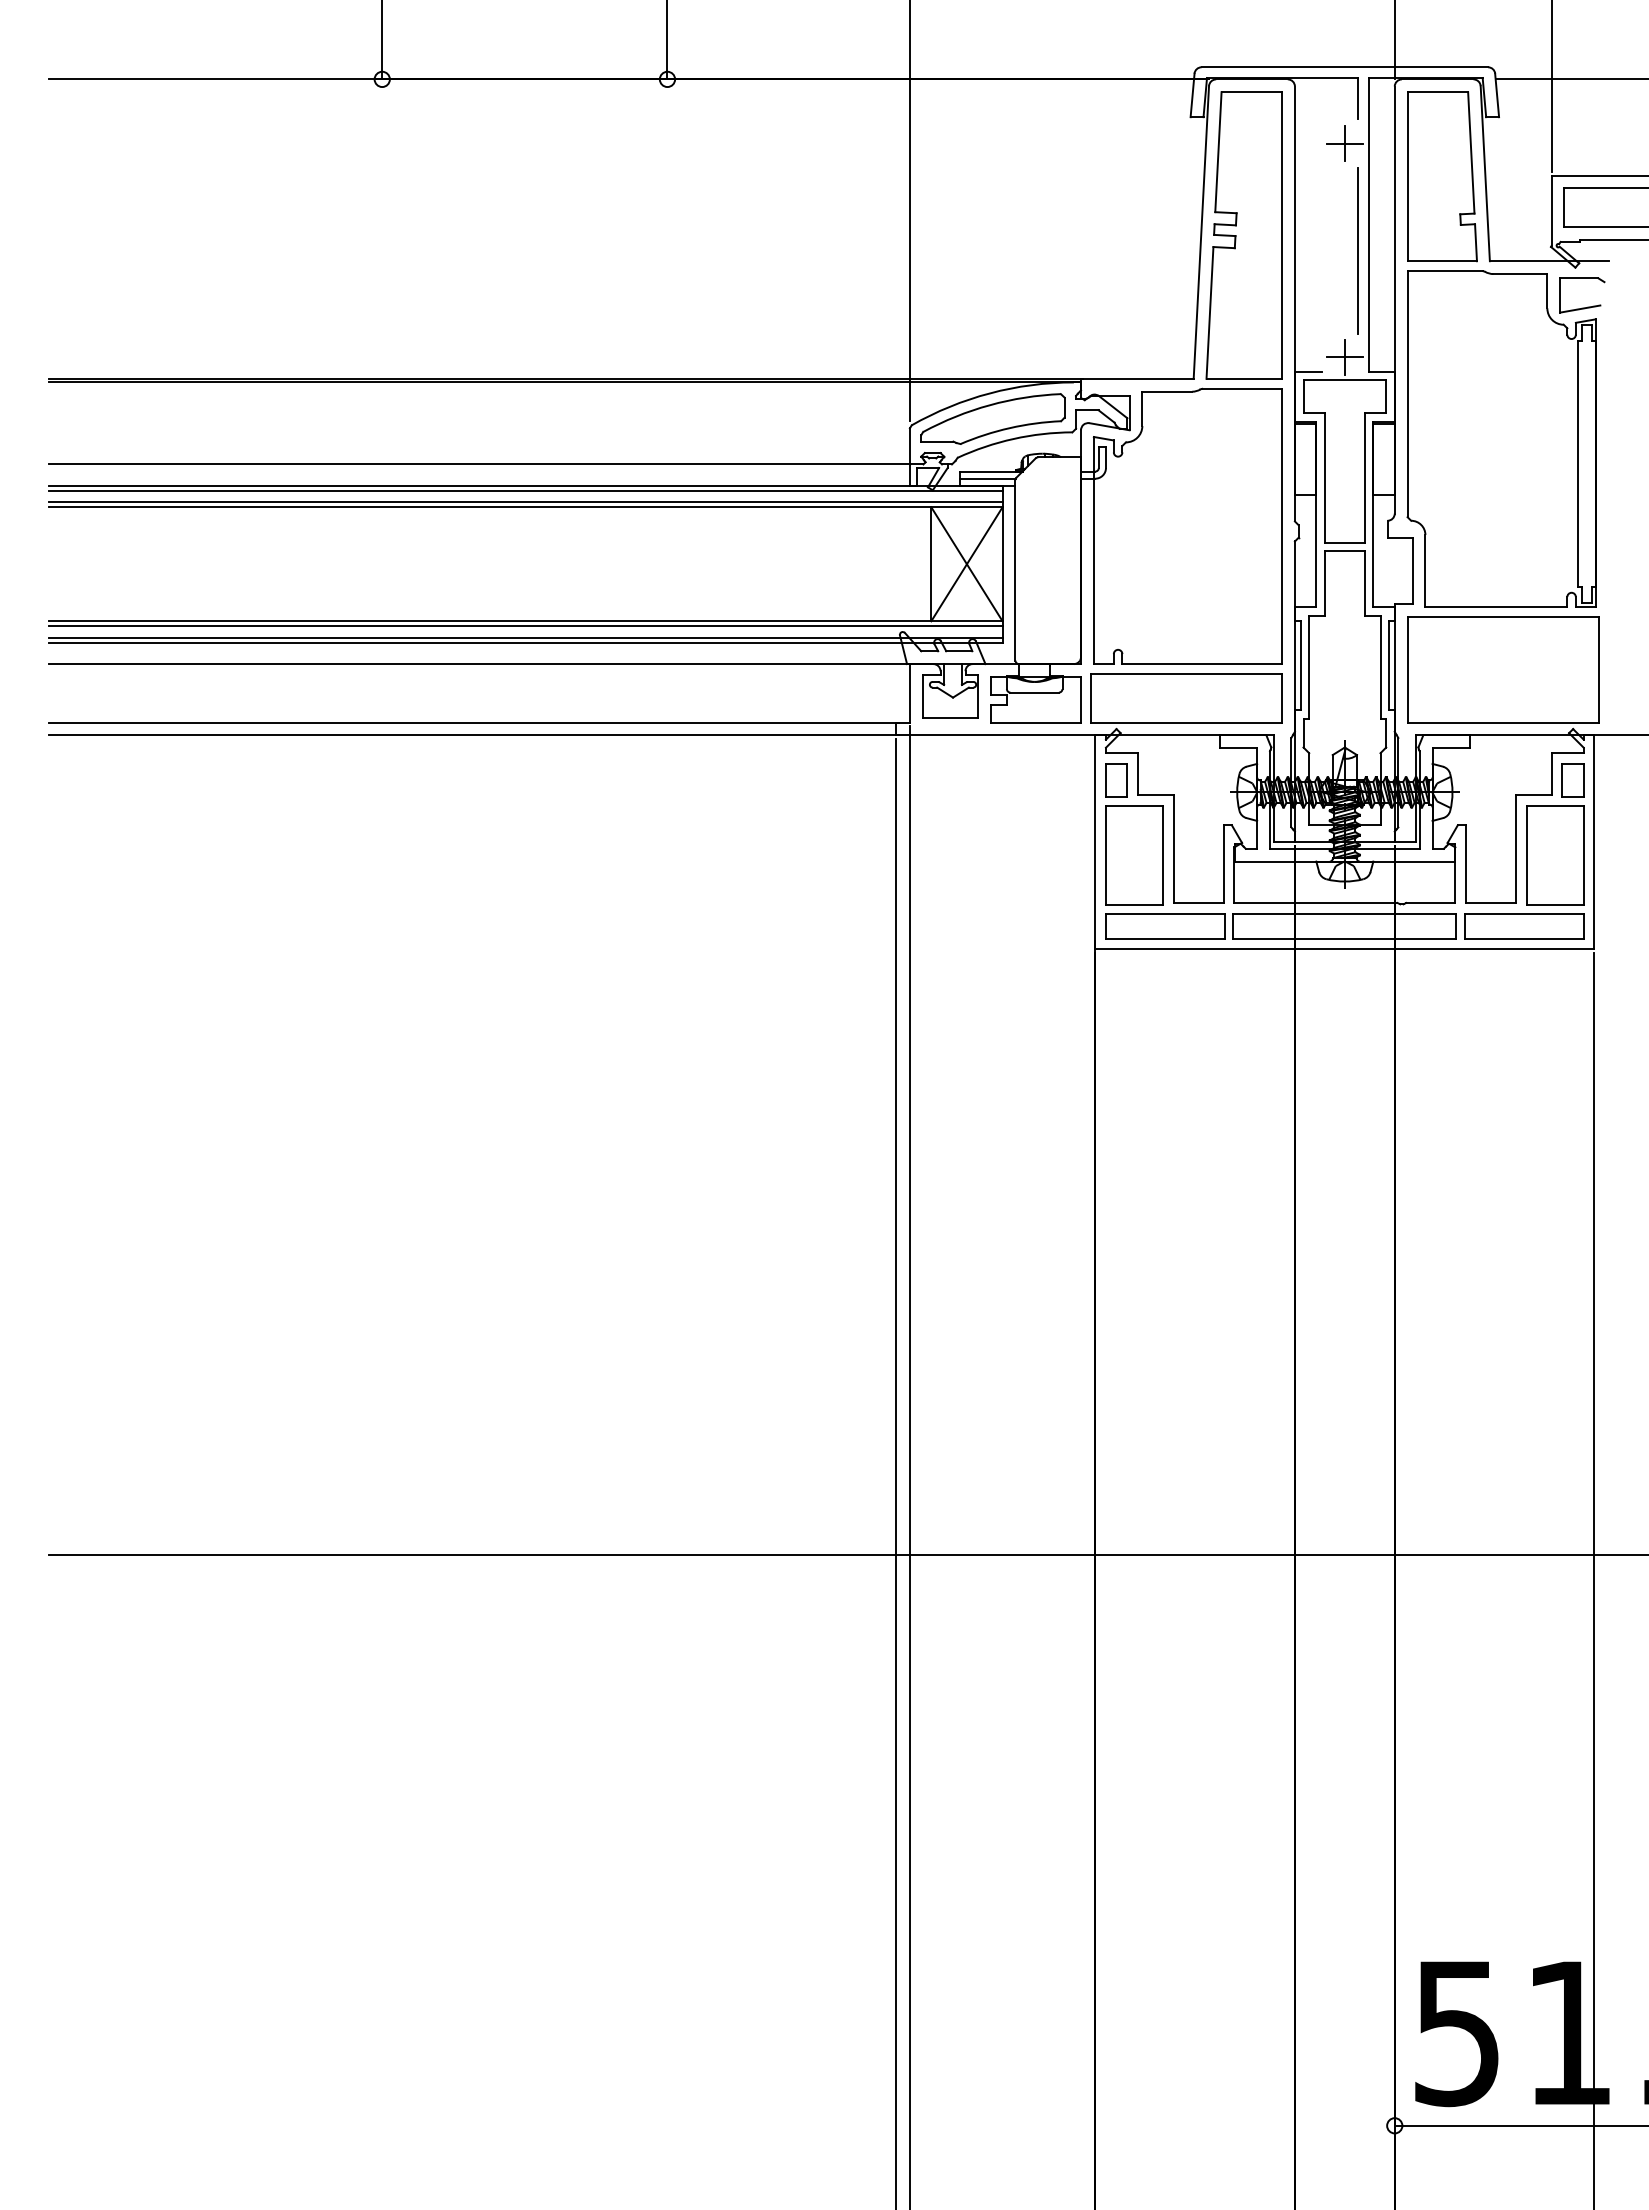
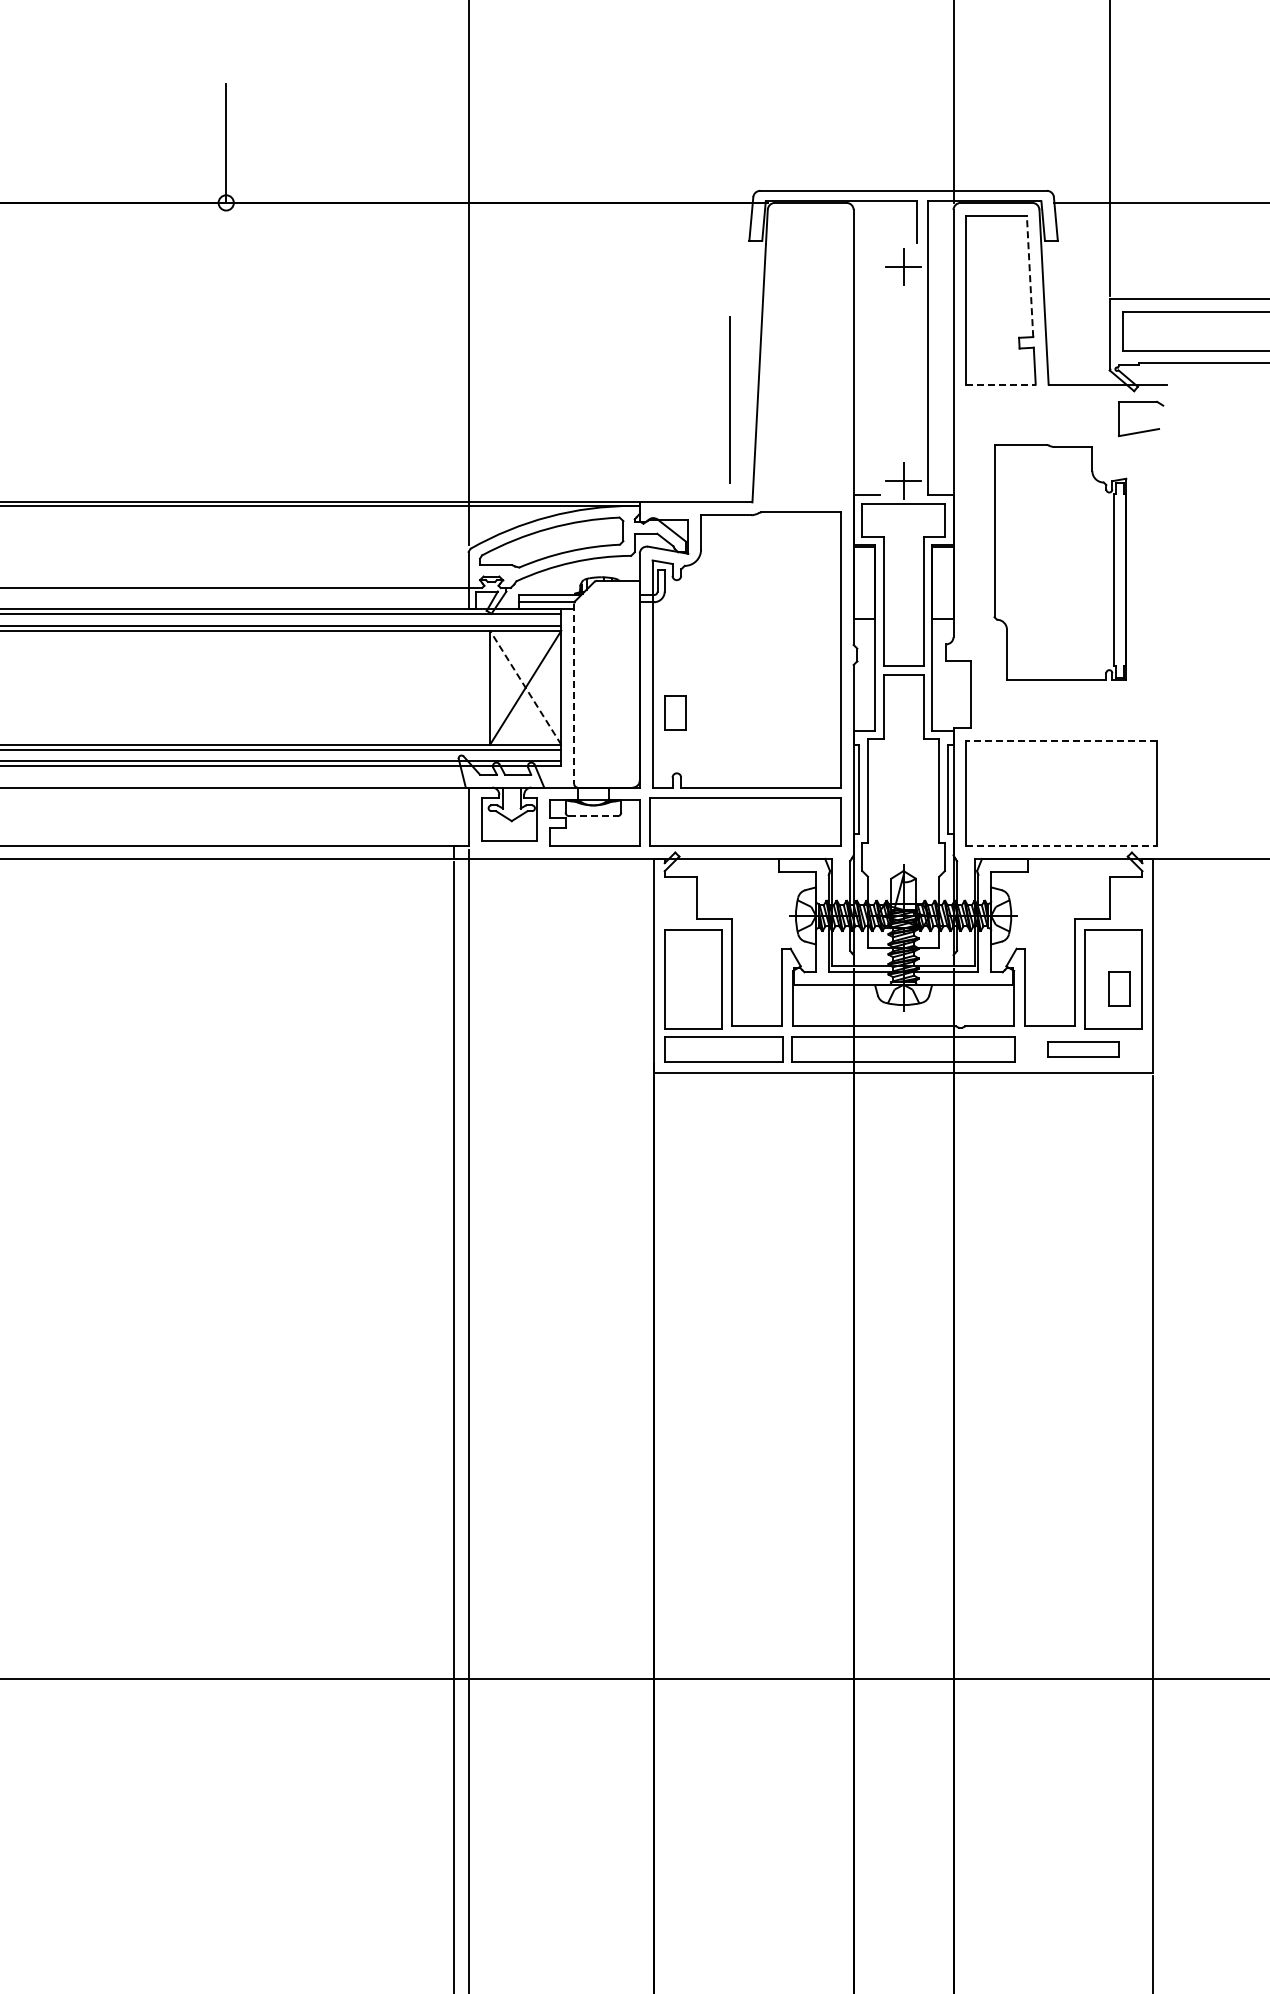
line: (1471, 152) -> (1030, 276), solid -> dashed
part: (1243, 235) -> (802, 359), removed
line: (1357, 250) -> (729, 400), moved
line: (1442, 261) -> (1001, 385), solid -> dashed
part: (1501, 438) -> (1060, 562), size x0.7
line: (966, 563) -> (525, 687), solid -> dashed
line: (1015, 570) -> (574, 694), solid -> dashed
line: (1503, 617) -> (1062, 741), solid -> dashed
line: (1035, 692) -> (594, 816), solid -> dashed
line: (1503, 722) -> (1062, 846), solid -> dashed
part: (1116, 780) -> (675, 713), moved
part: (1572, 780) -> (1119, 989), moved
part: (1524, 926) -> (1083, 1050), size x0.6

